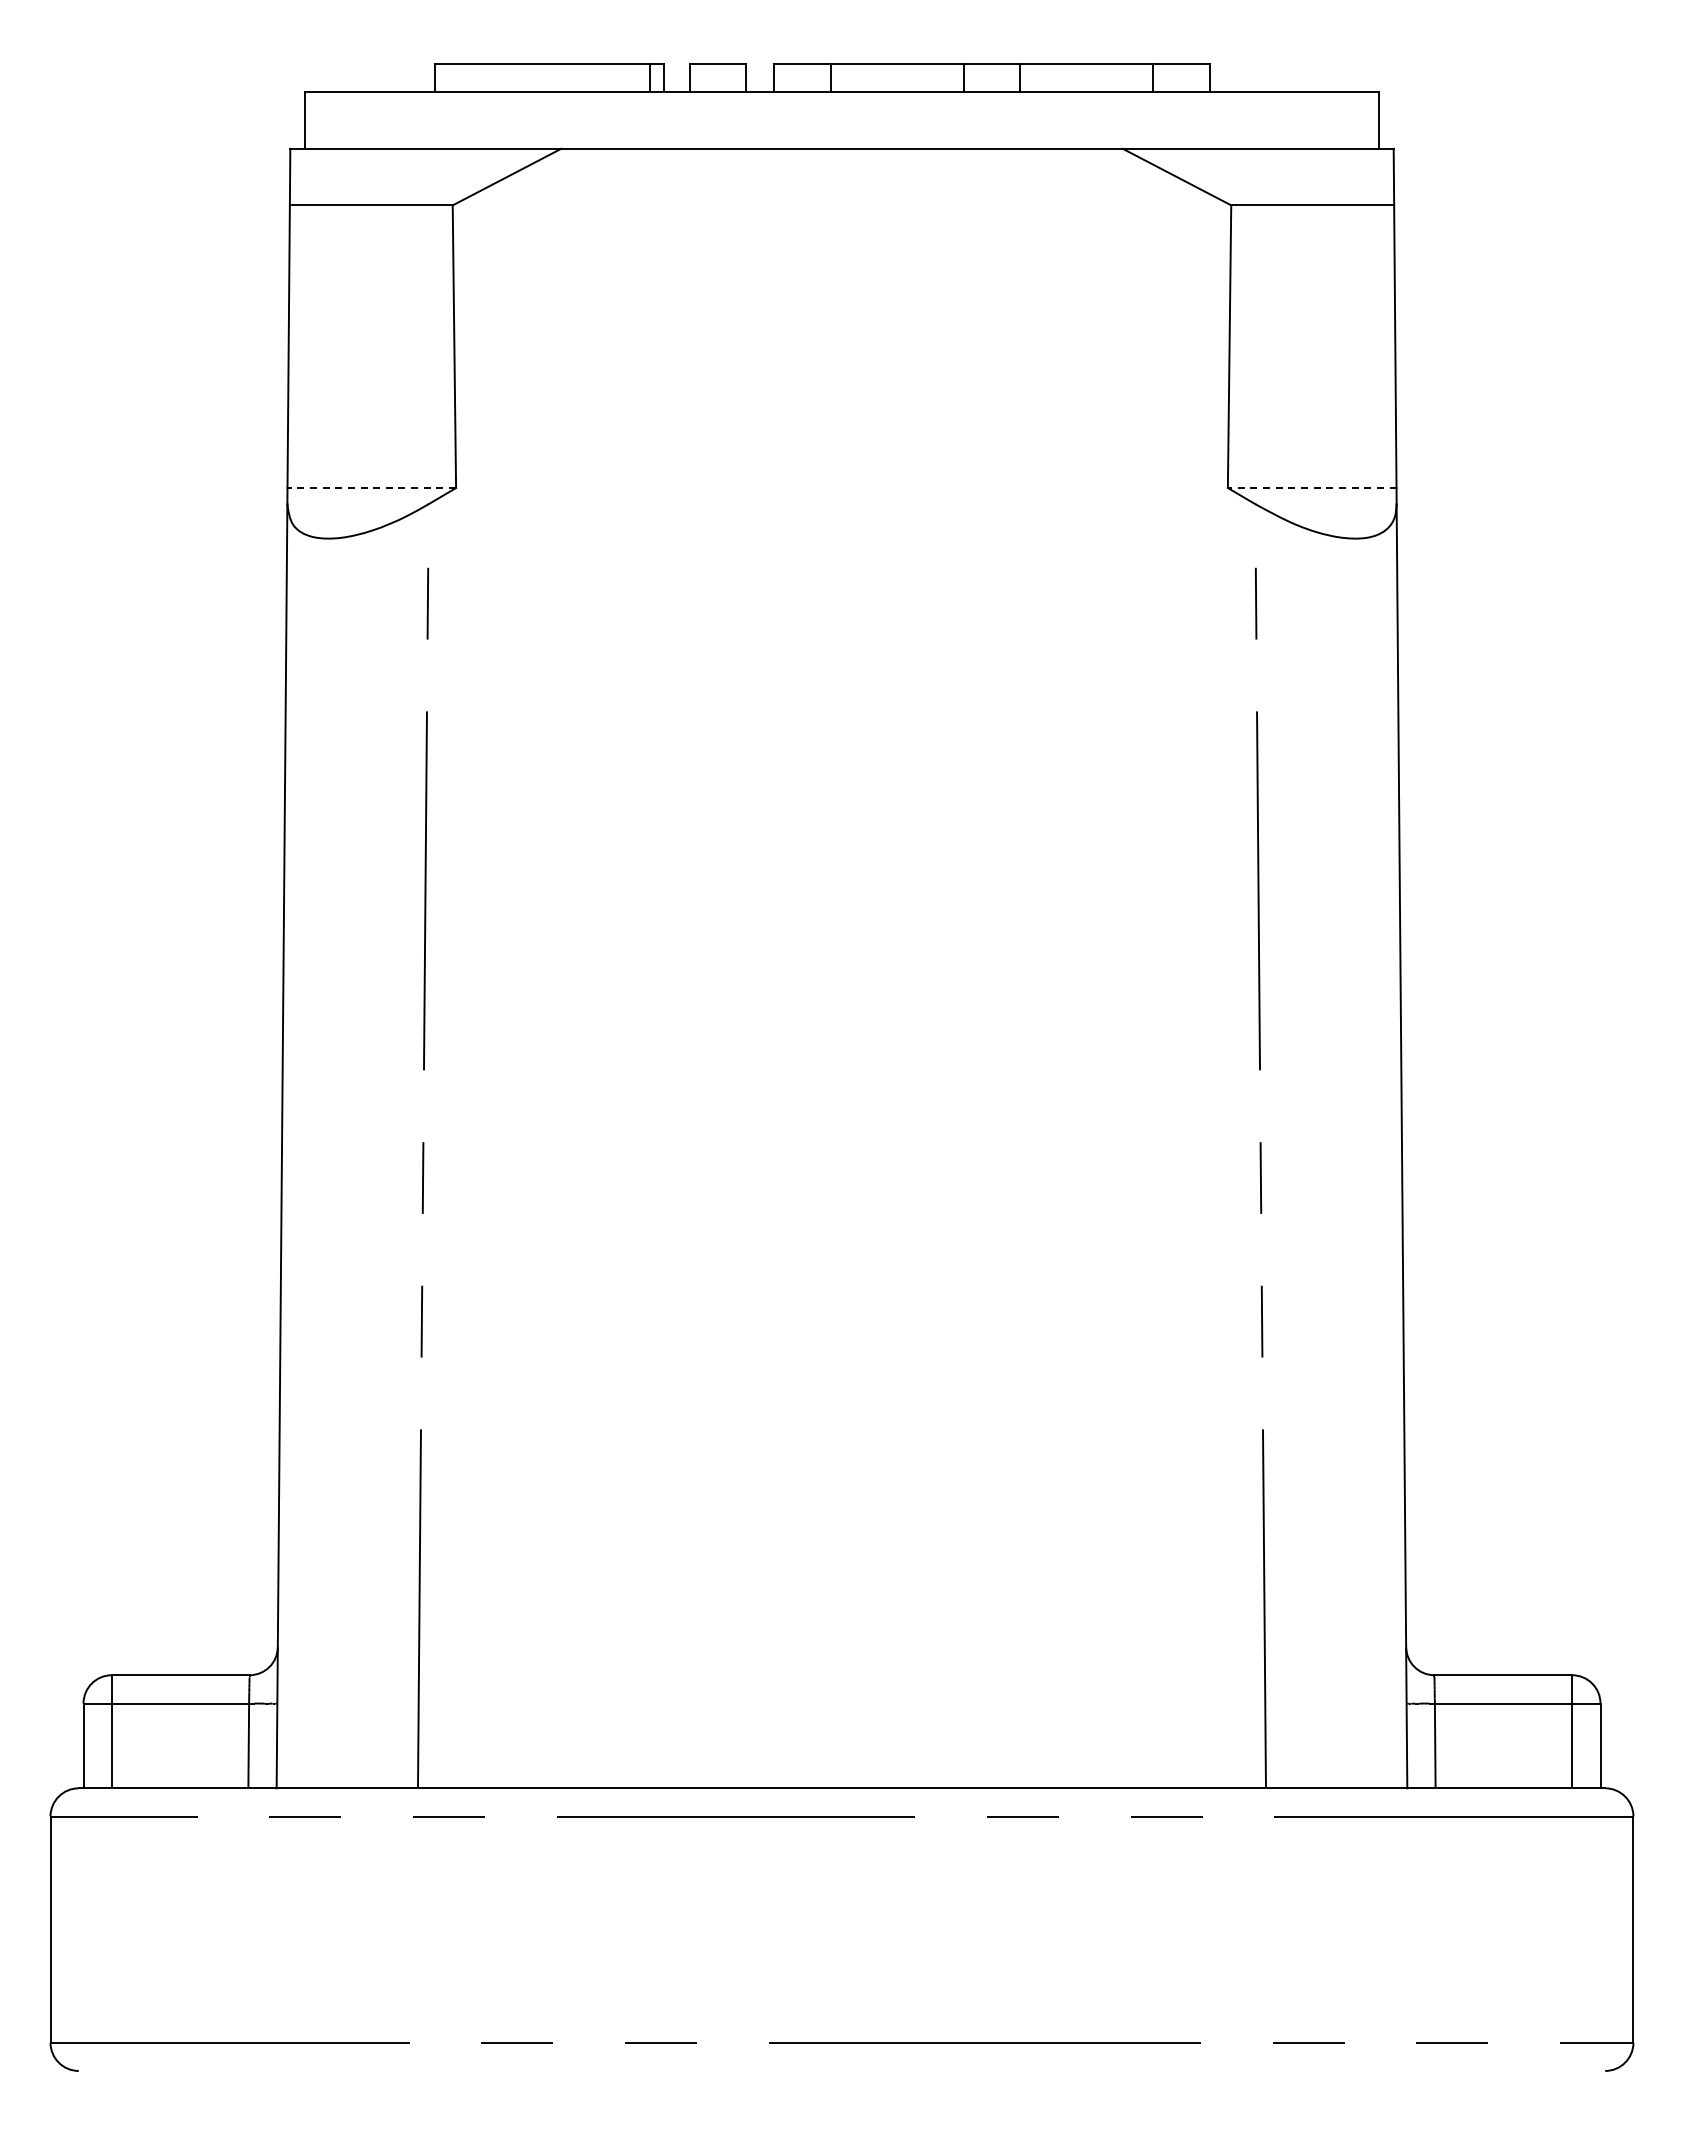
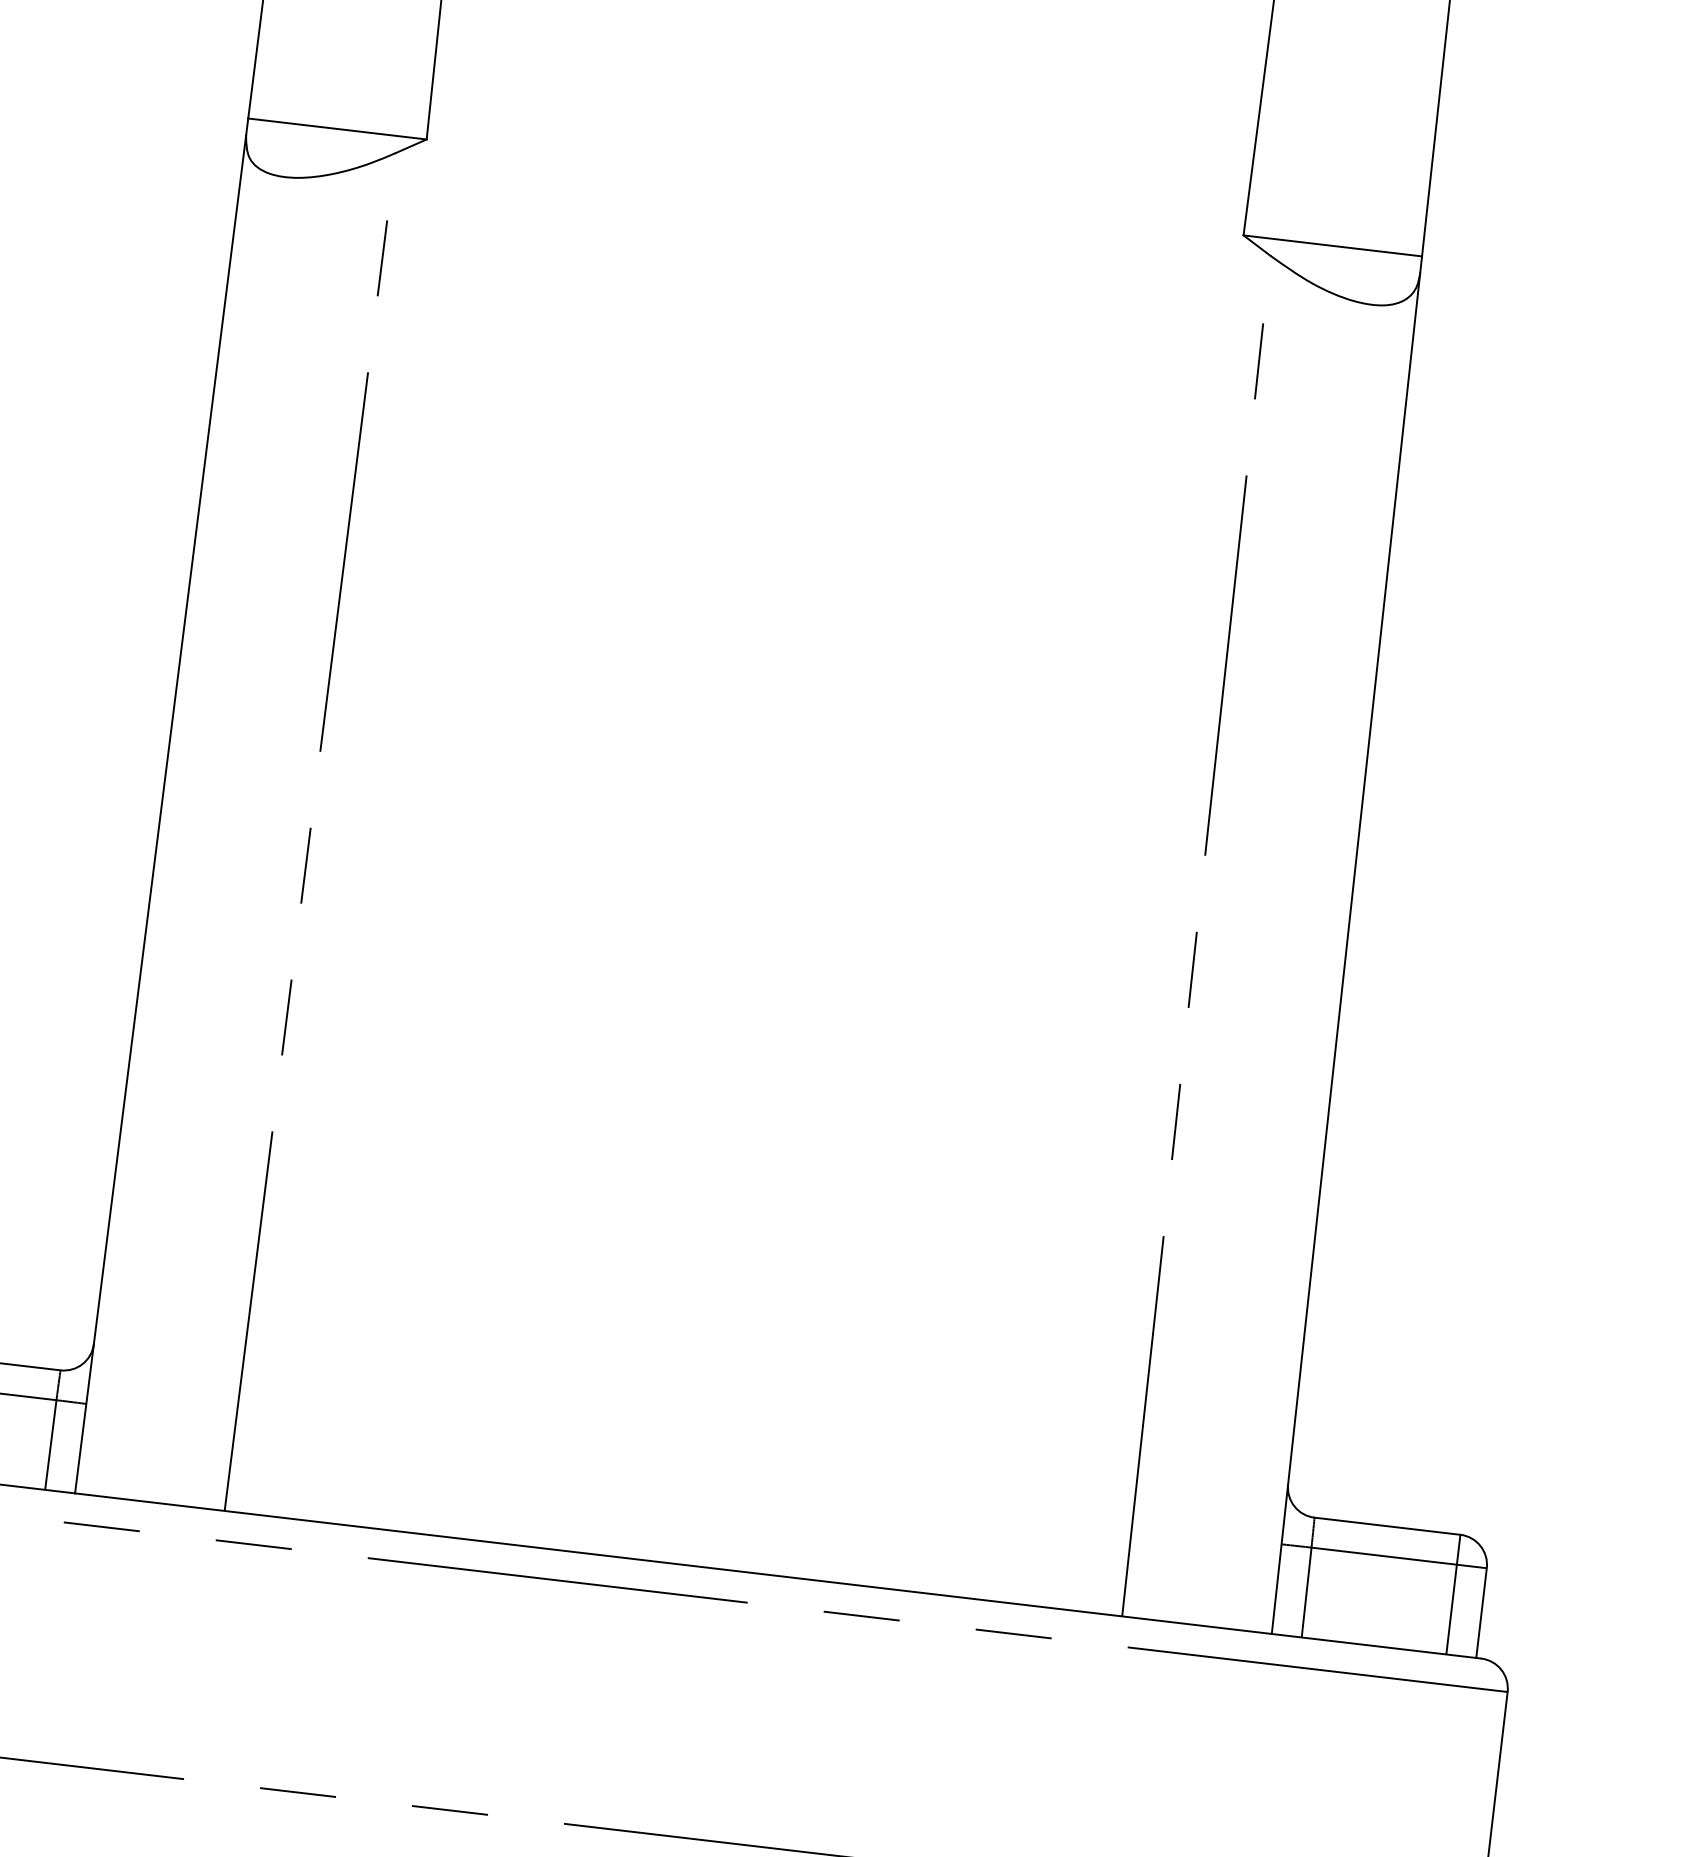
line: (371, 488) -> (337, 129), dashed -> solid
line: (1311, 488) -> (1332, 246), dashed -> solid

